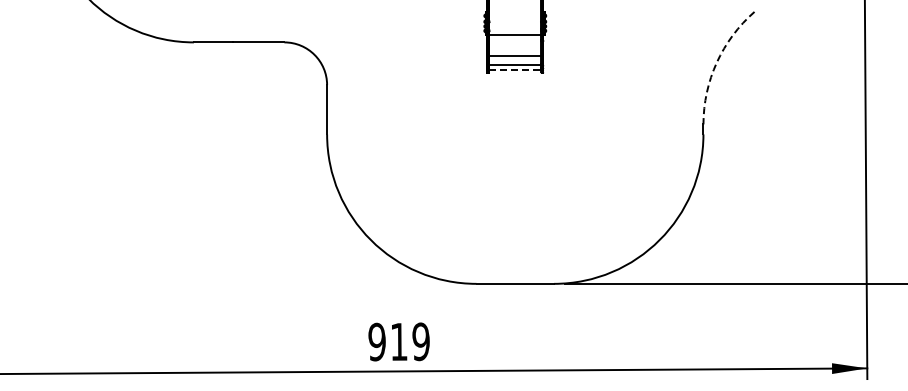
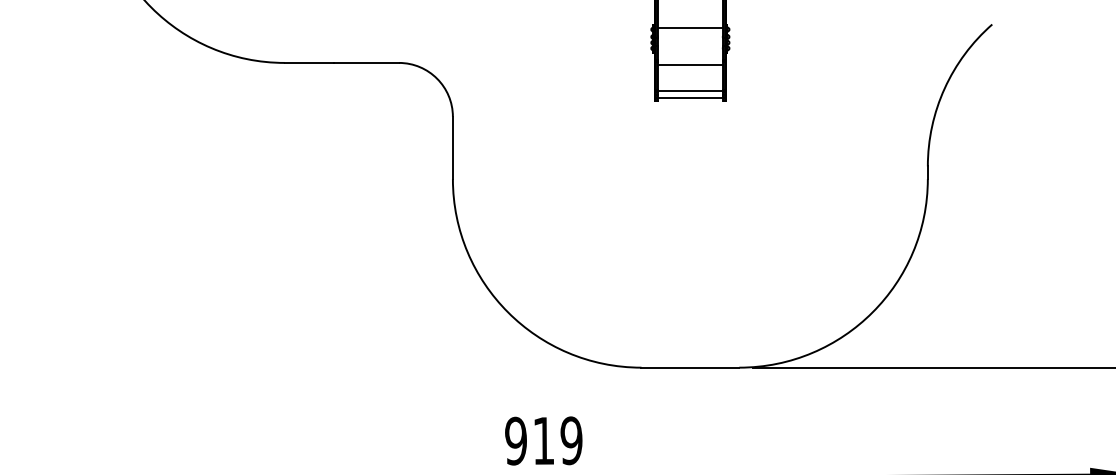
line: (515, 34) -> (690, 27), moved
line: (515, 55) -> (690, 64), moved
arc: (716, 62) -> (944, 88), dashed -> solid
line: (515, 70) -> (690, 98), dashed -> solid

